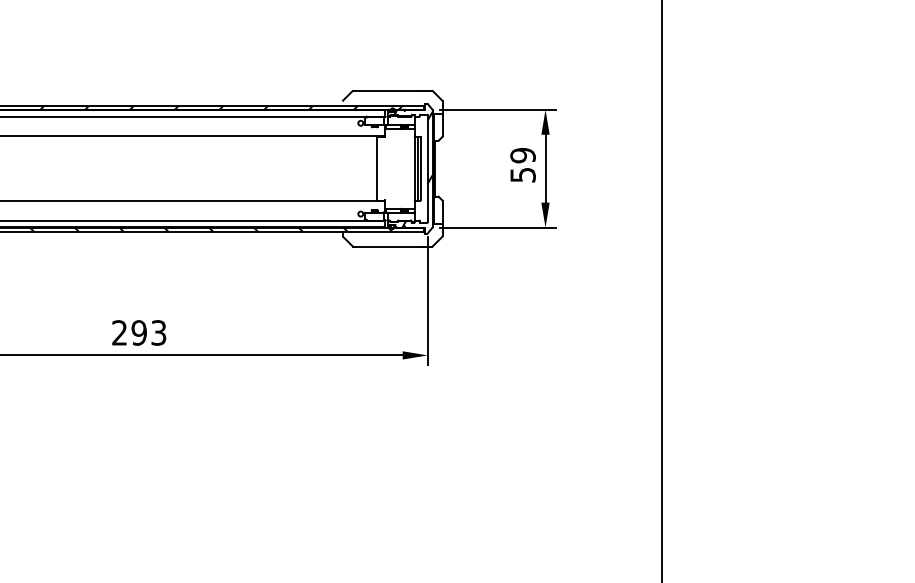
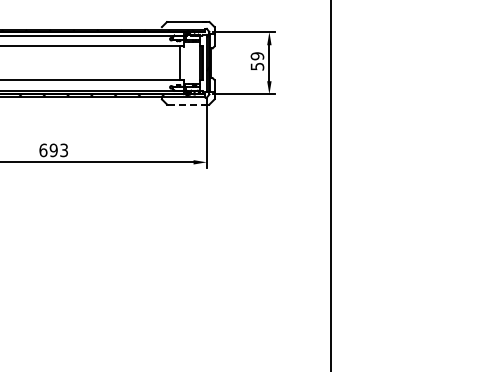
line: (389, 246) -> (186, 104), solid -> dashed
text: (119, 333) -> (43, 150), 293 -> 693

